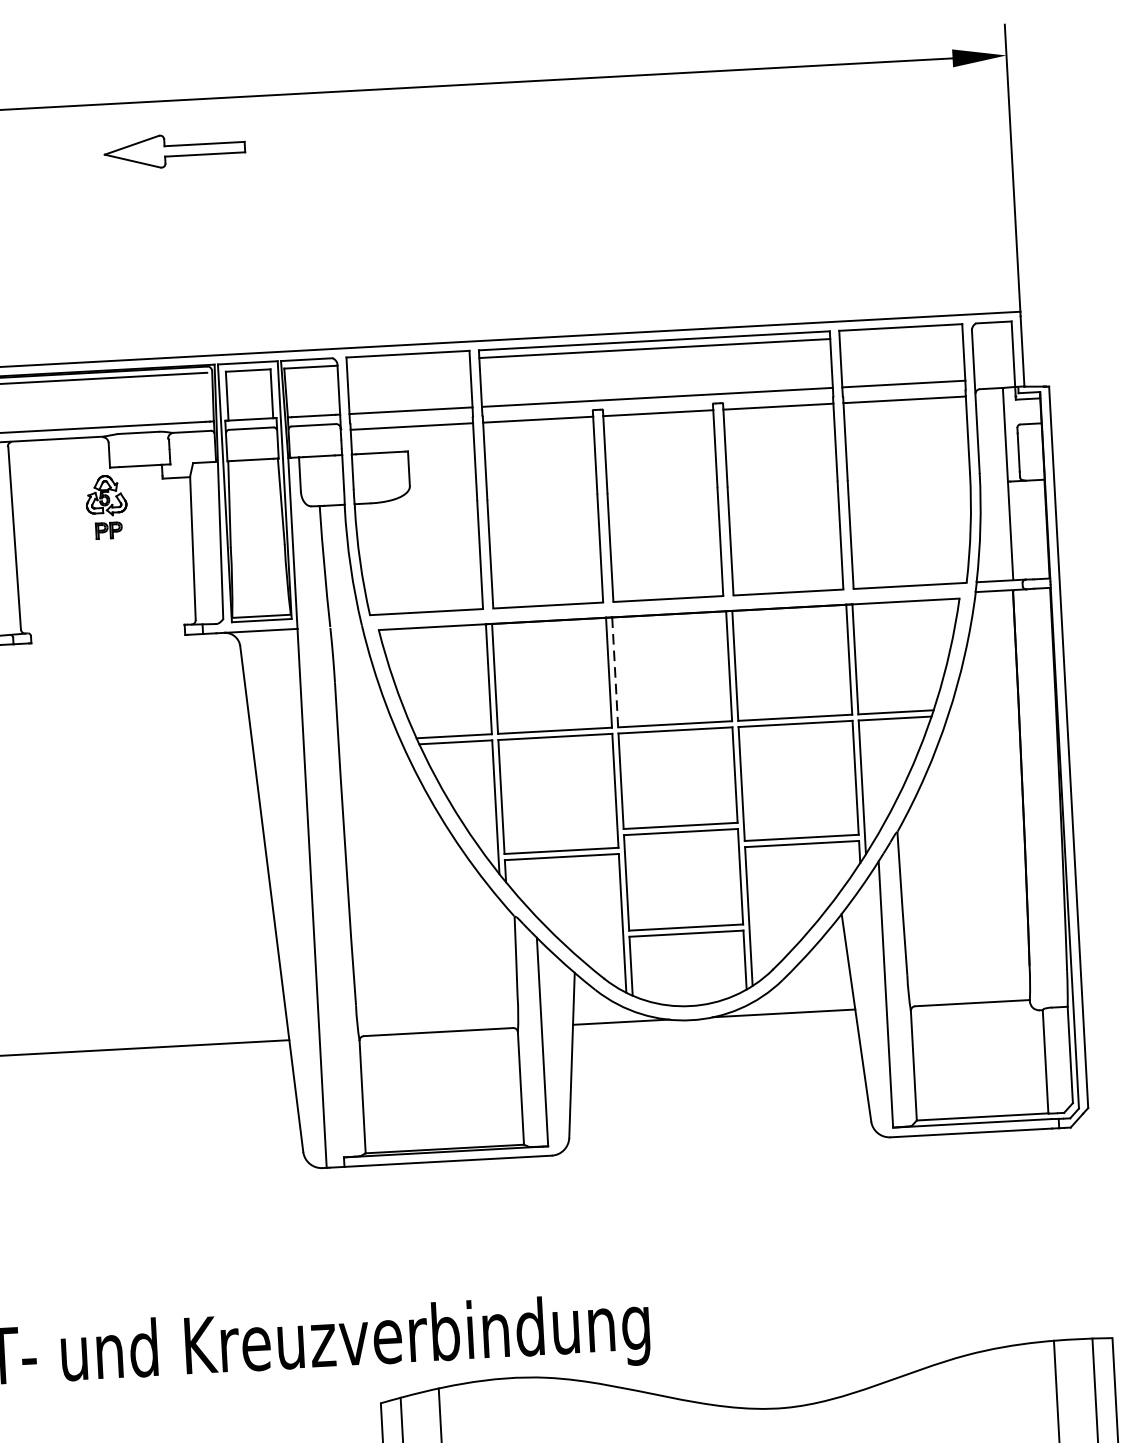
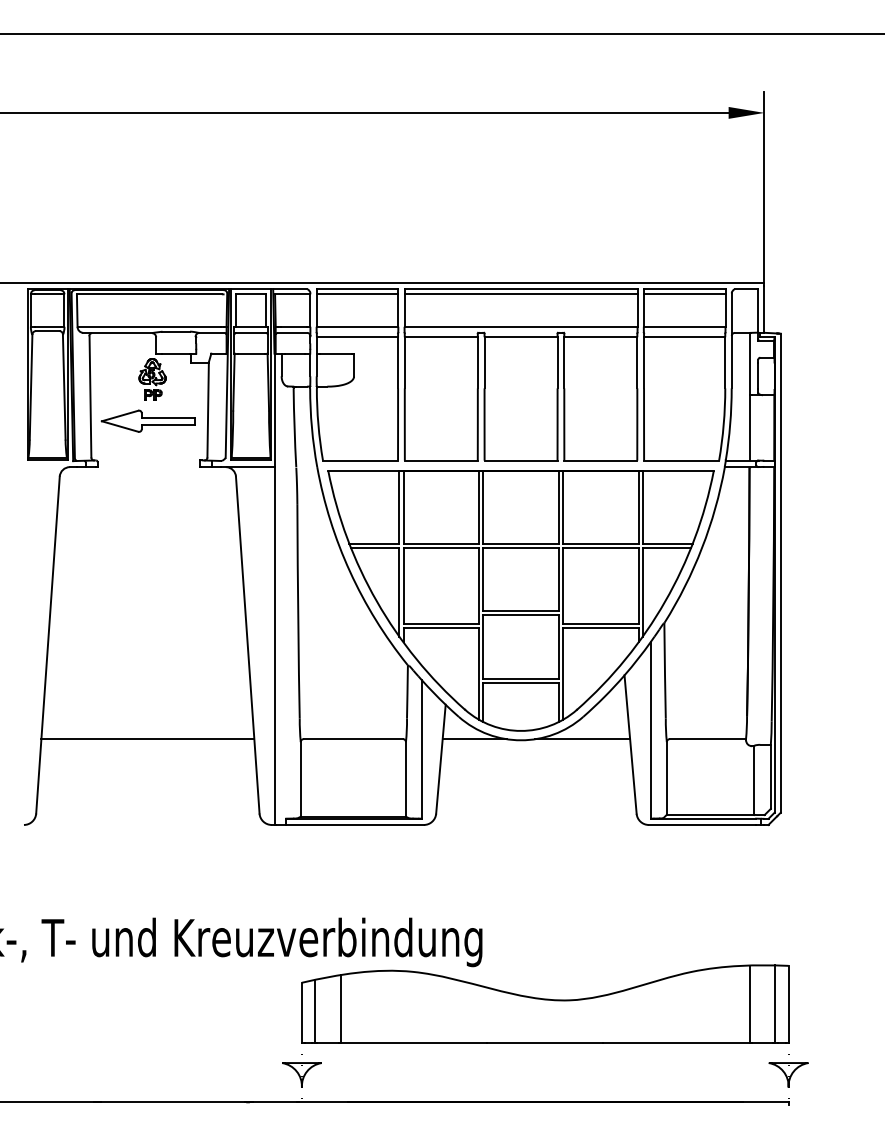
part: (173, 149) -> (147, 420), moved
line: (900, 335) -> (684, 294), added
line: (408, 362) -> (357, 294), added
line: (615, 672) -> (483, 507), dashed -> solid

